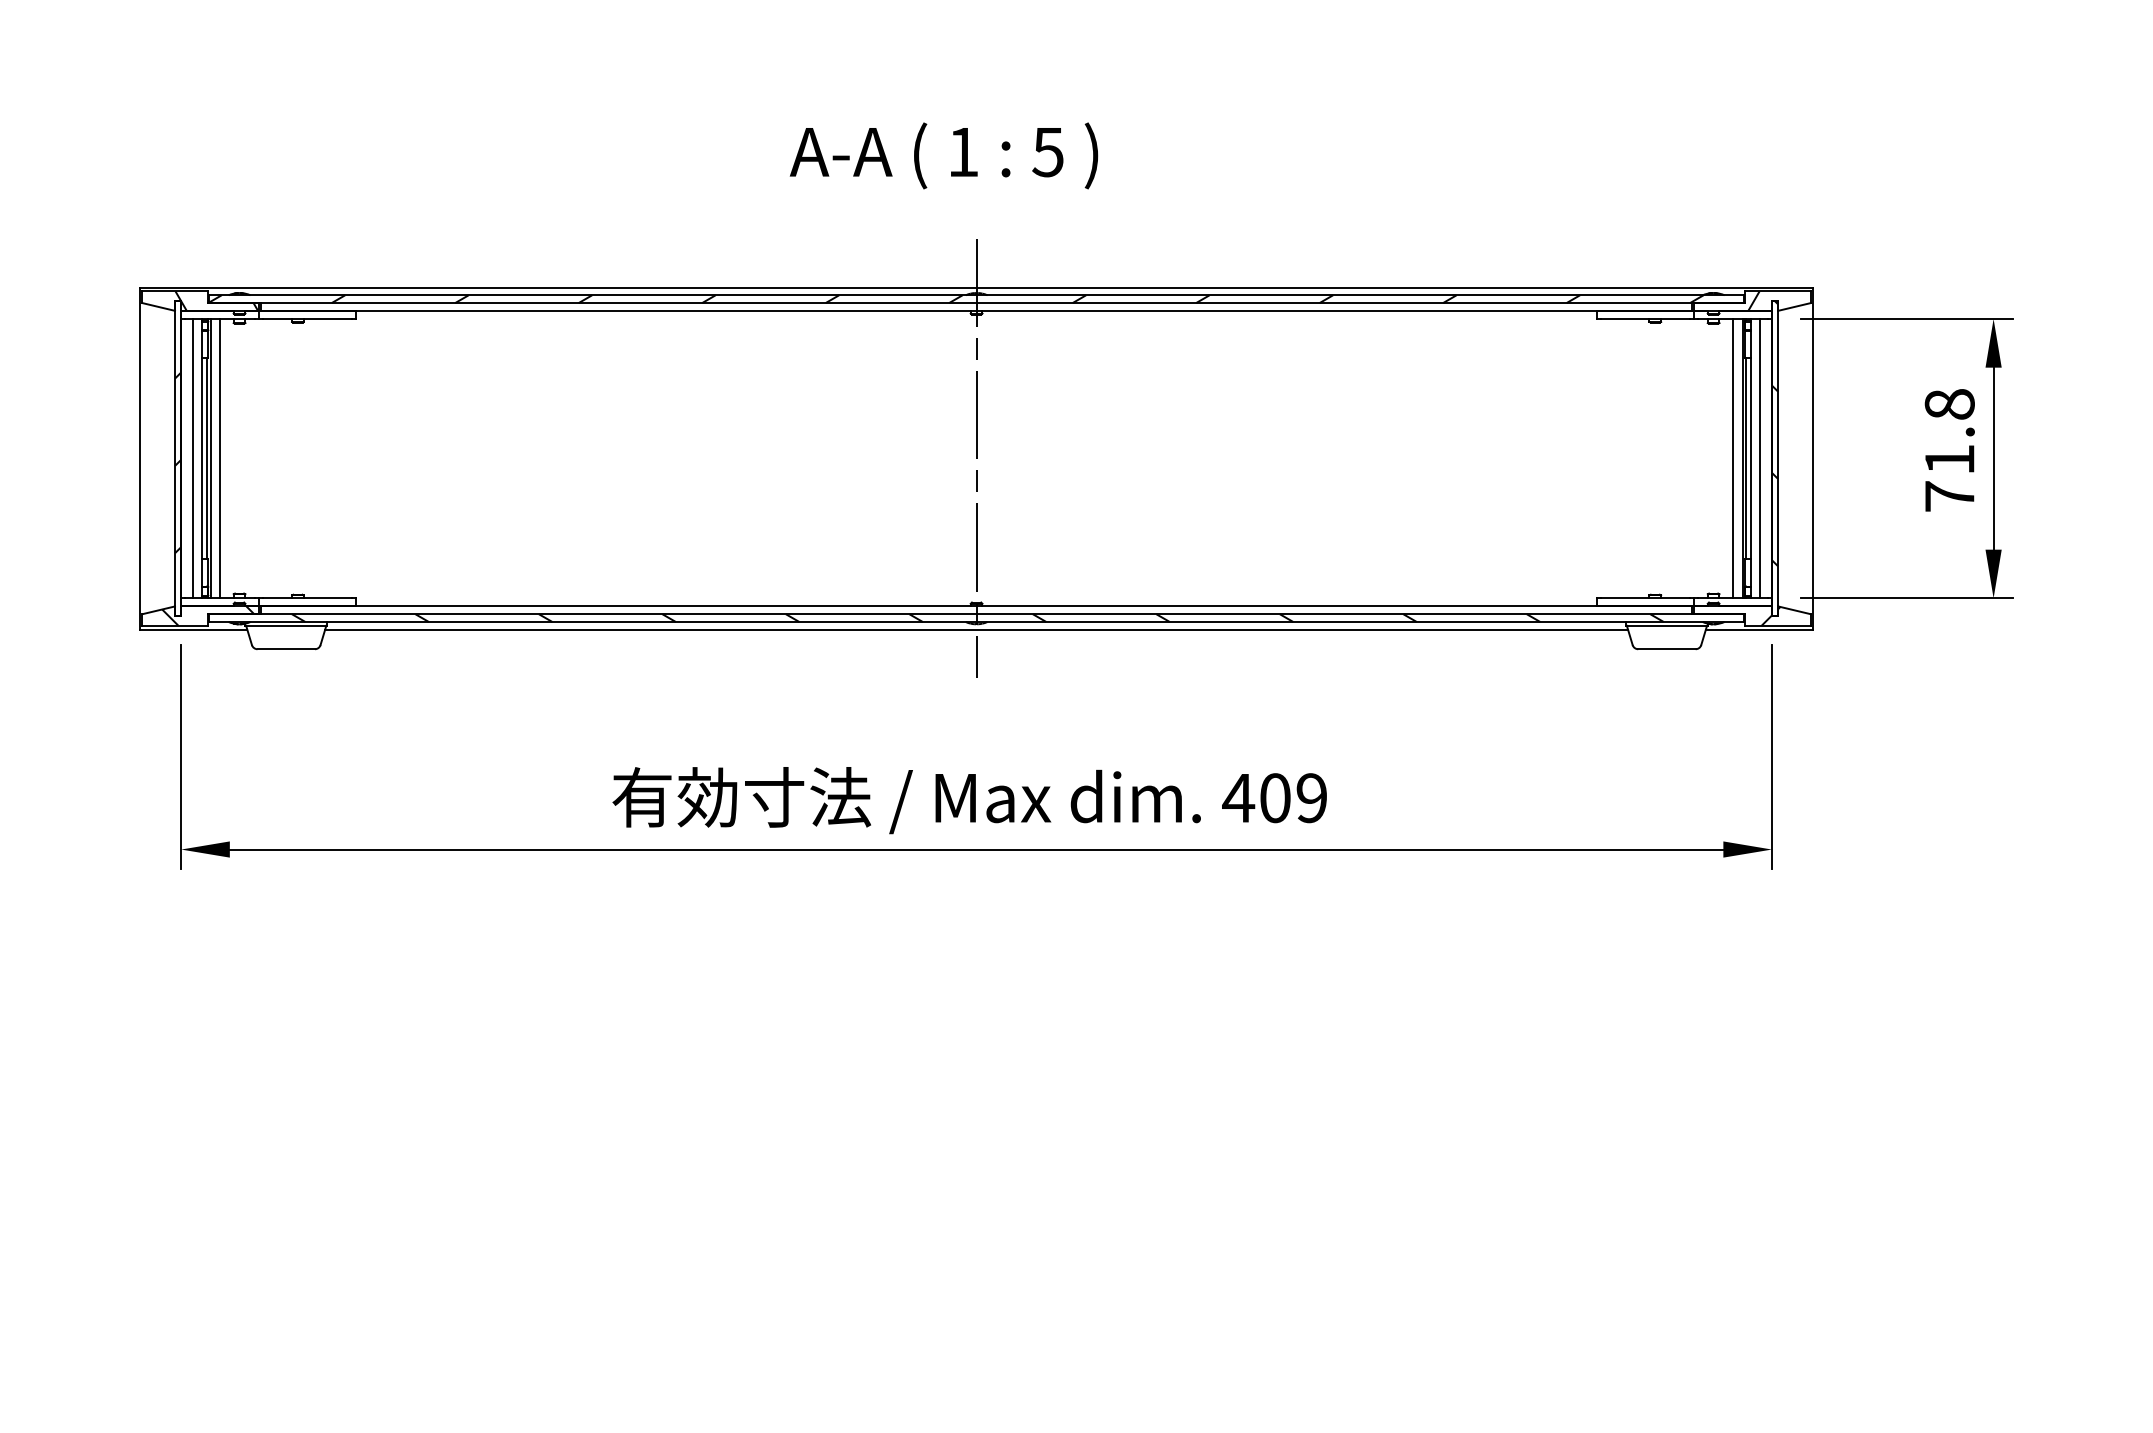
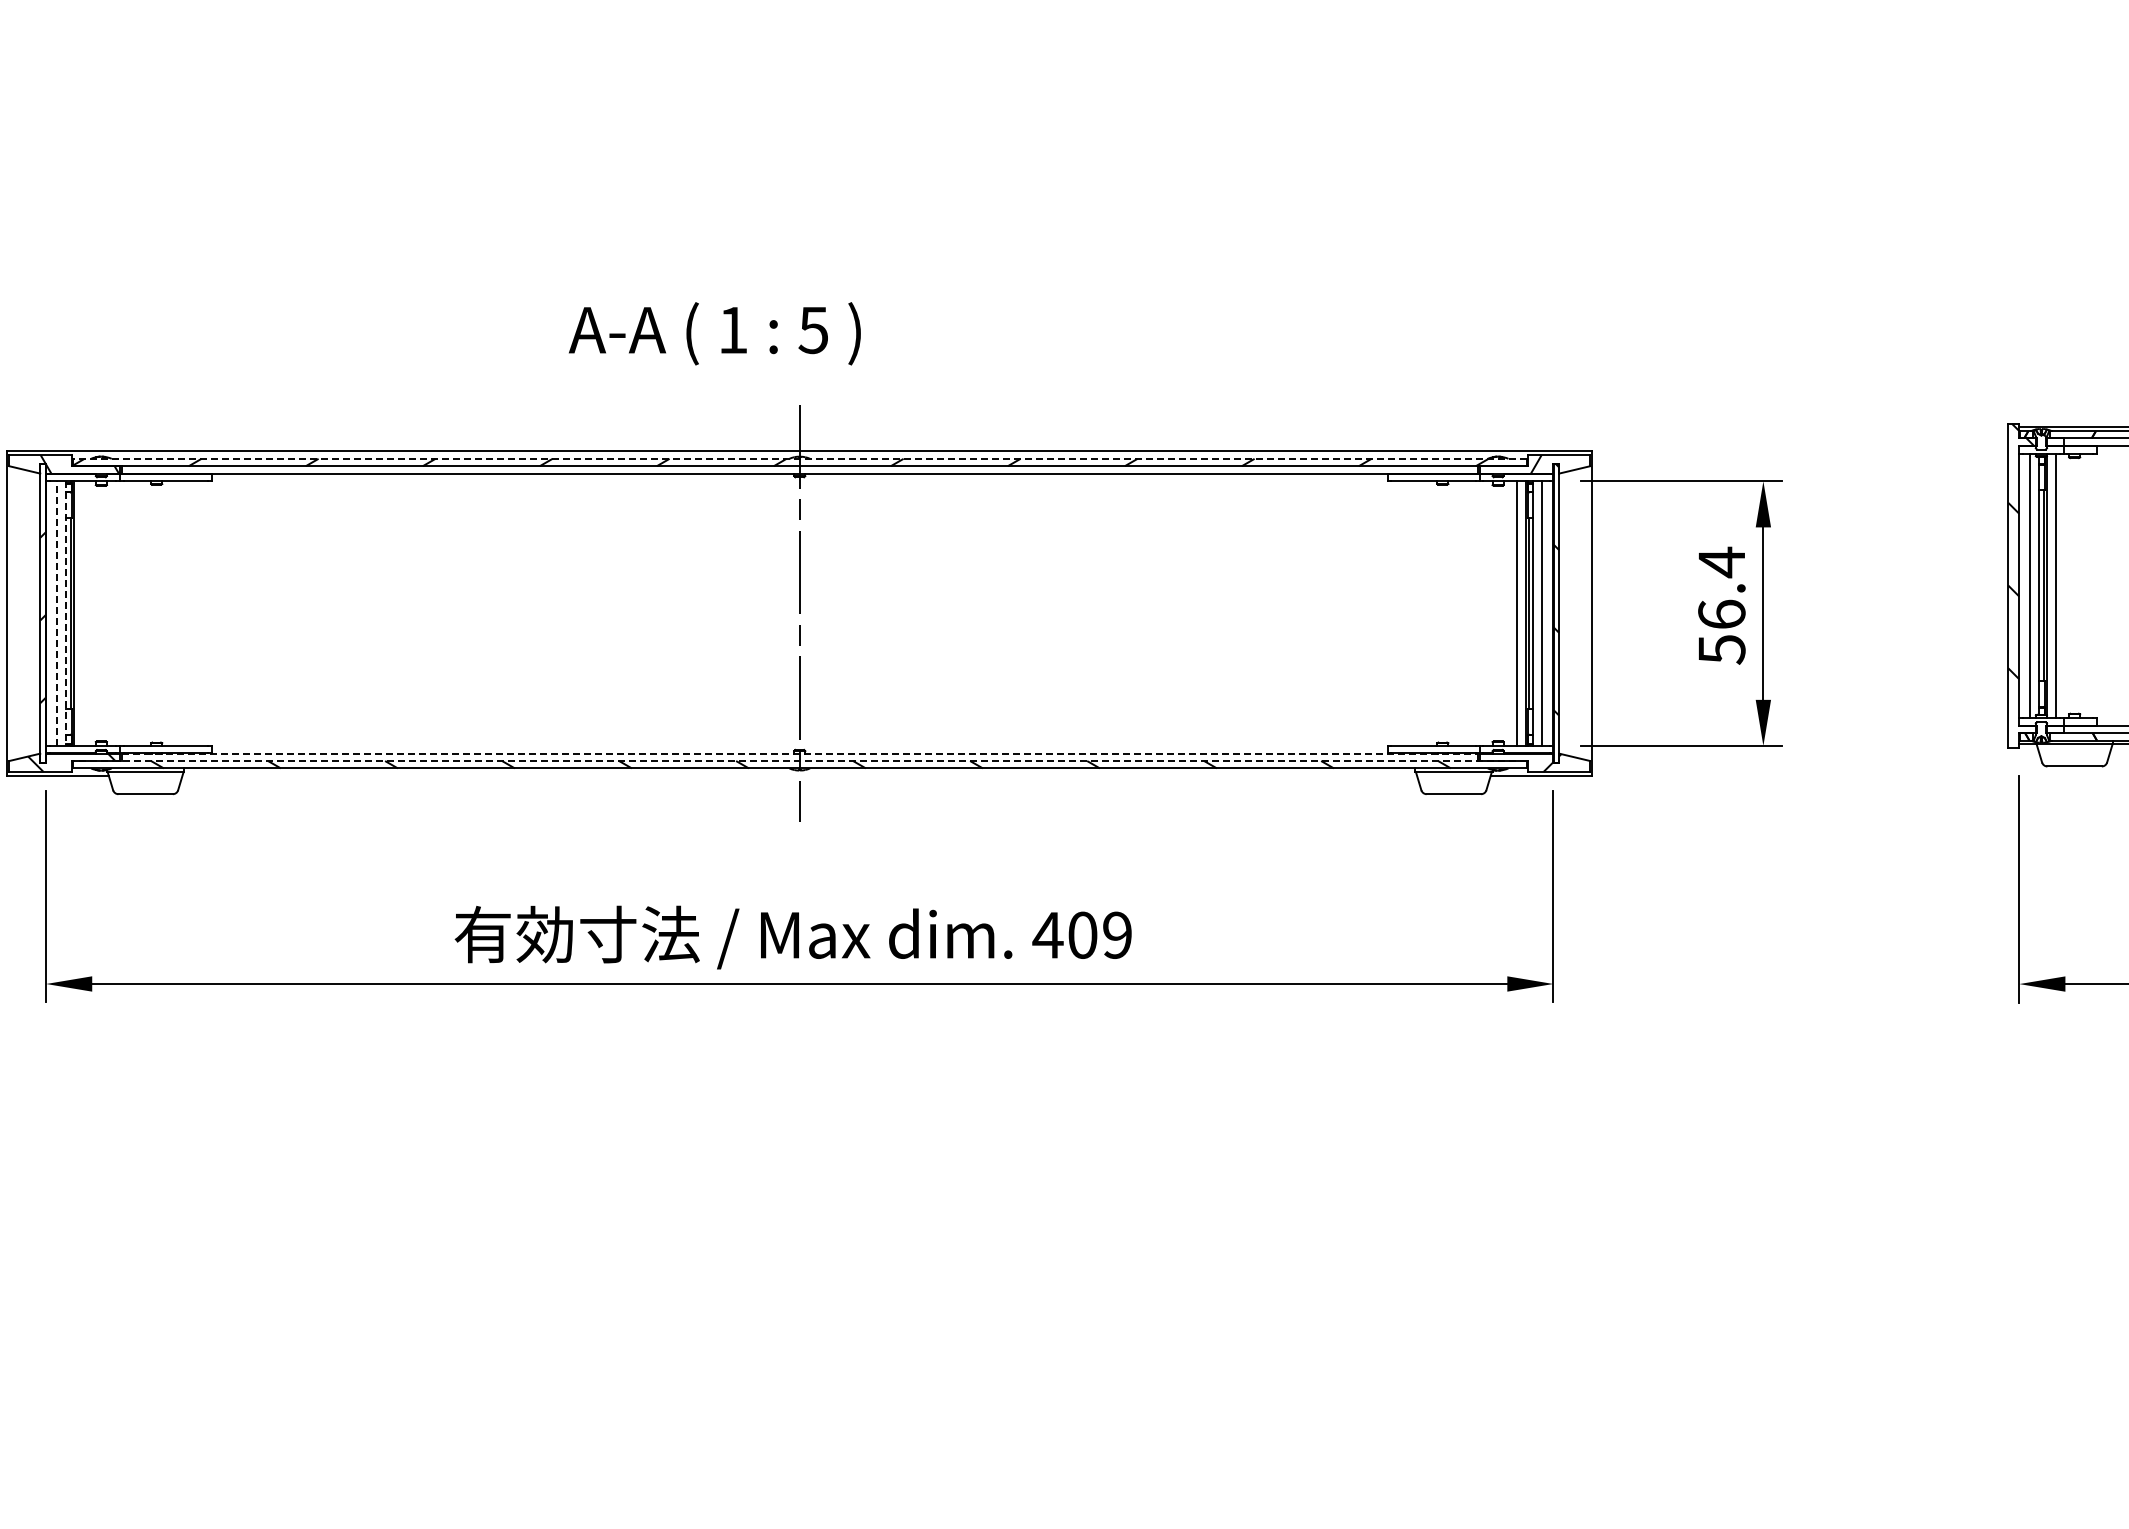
text: (943, 155) -> (714, 333), moved
line: (976, 294) -> (799, 458), solid -> dashed
text: (1949, 450) -> (1721, 605), 71.8 -> 56.4
line: (193, 458) -> (57, 613), solid -> dashed
line: (220, 458) -> (83, 613), removed
line: (202, 459) -> (66, 614), solid -> dashed
line: (977, 606) -> (800, 753), solid -> dashed
line: (976, 614) -> (799, 761), solid -> dashed
line: (976, 629) -> (799, 775), removed

